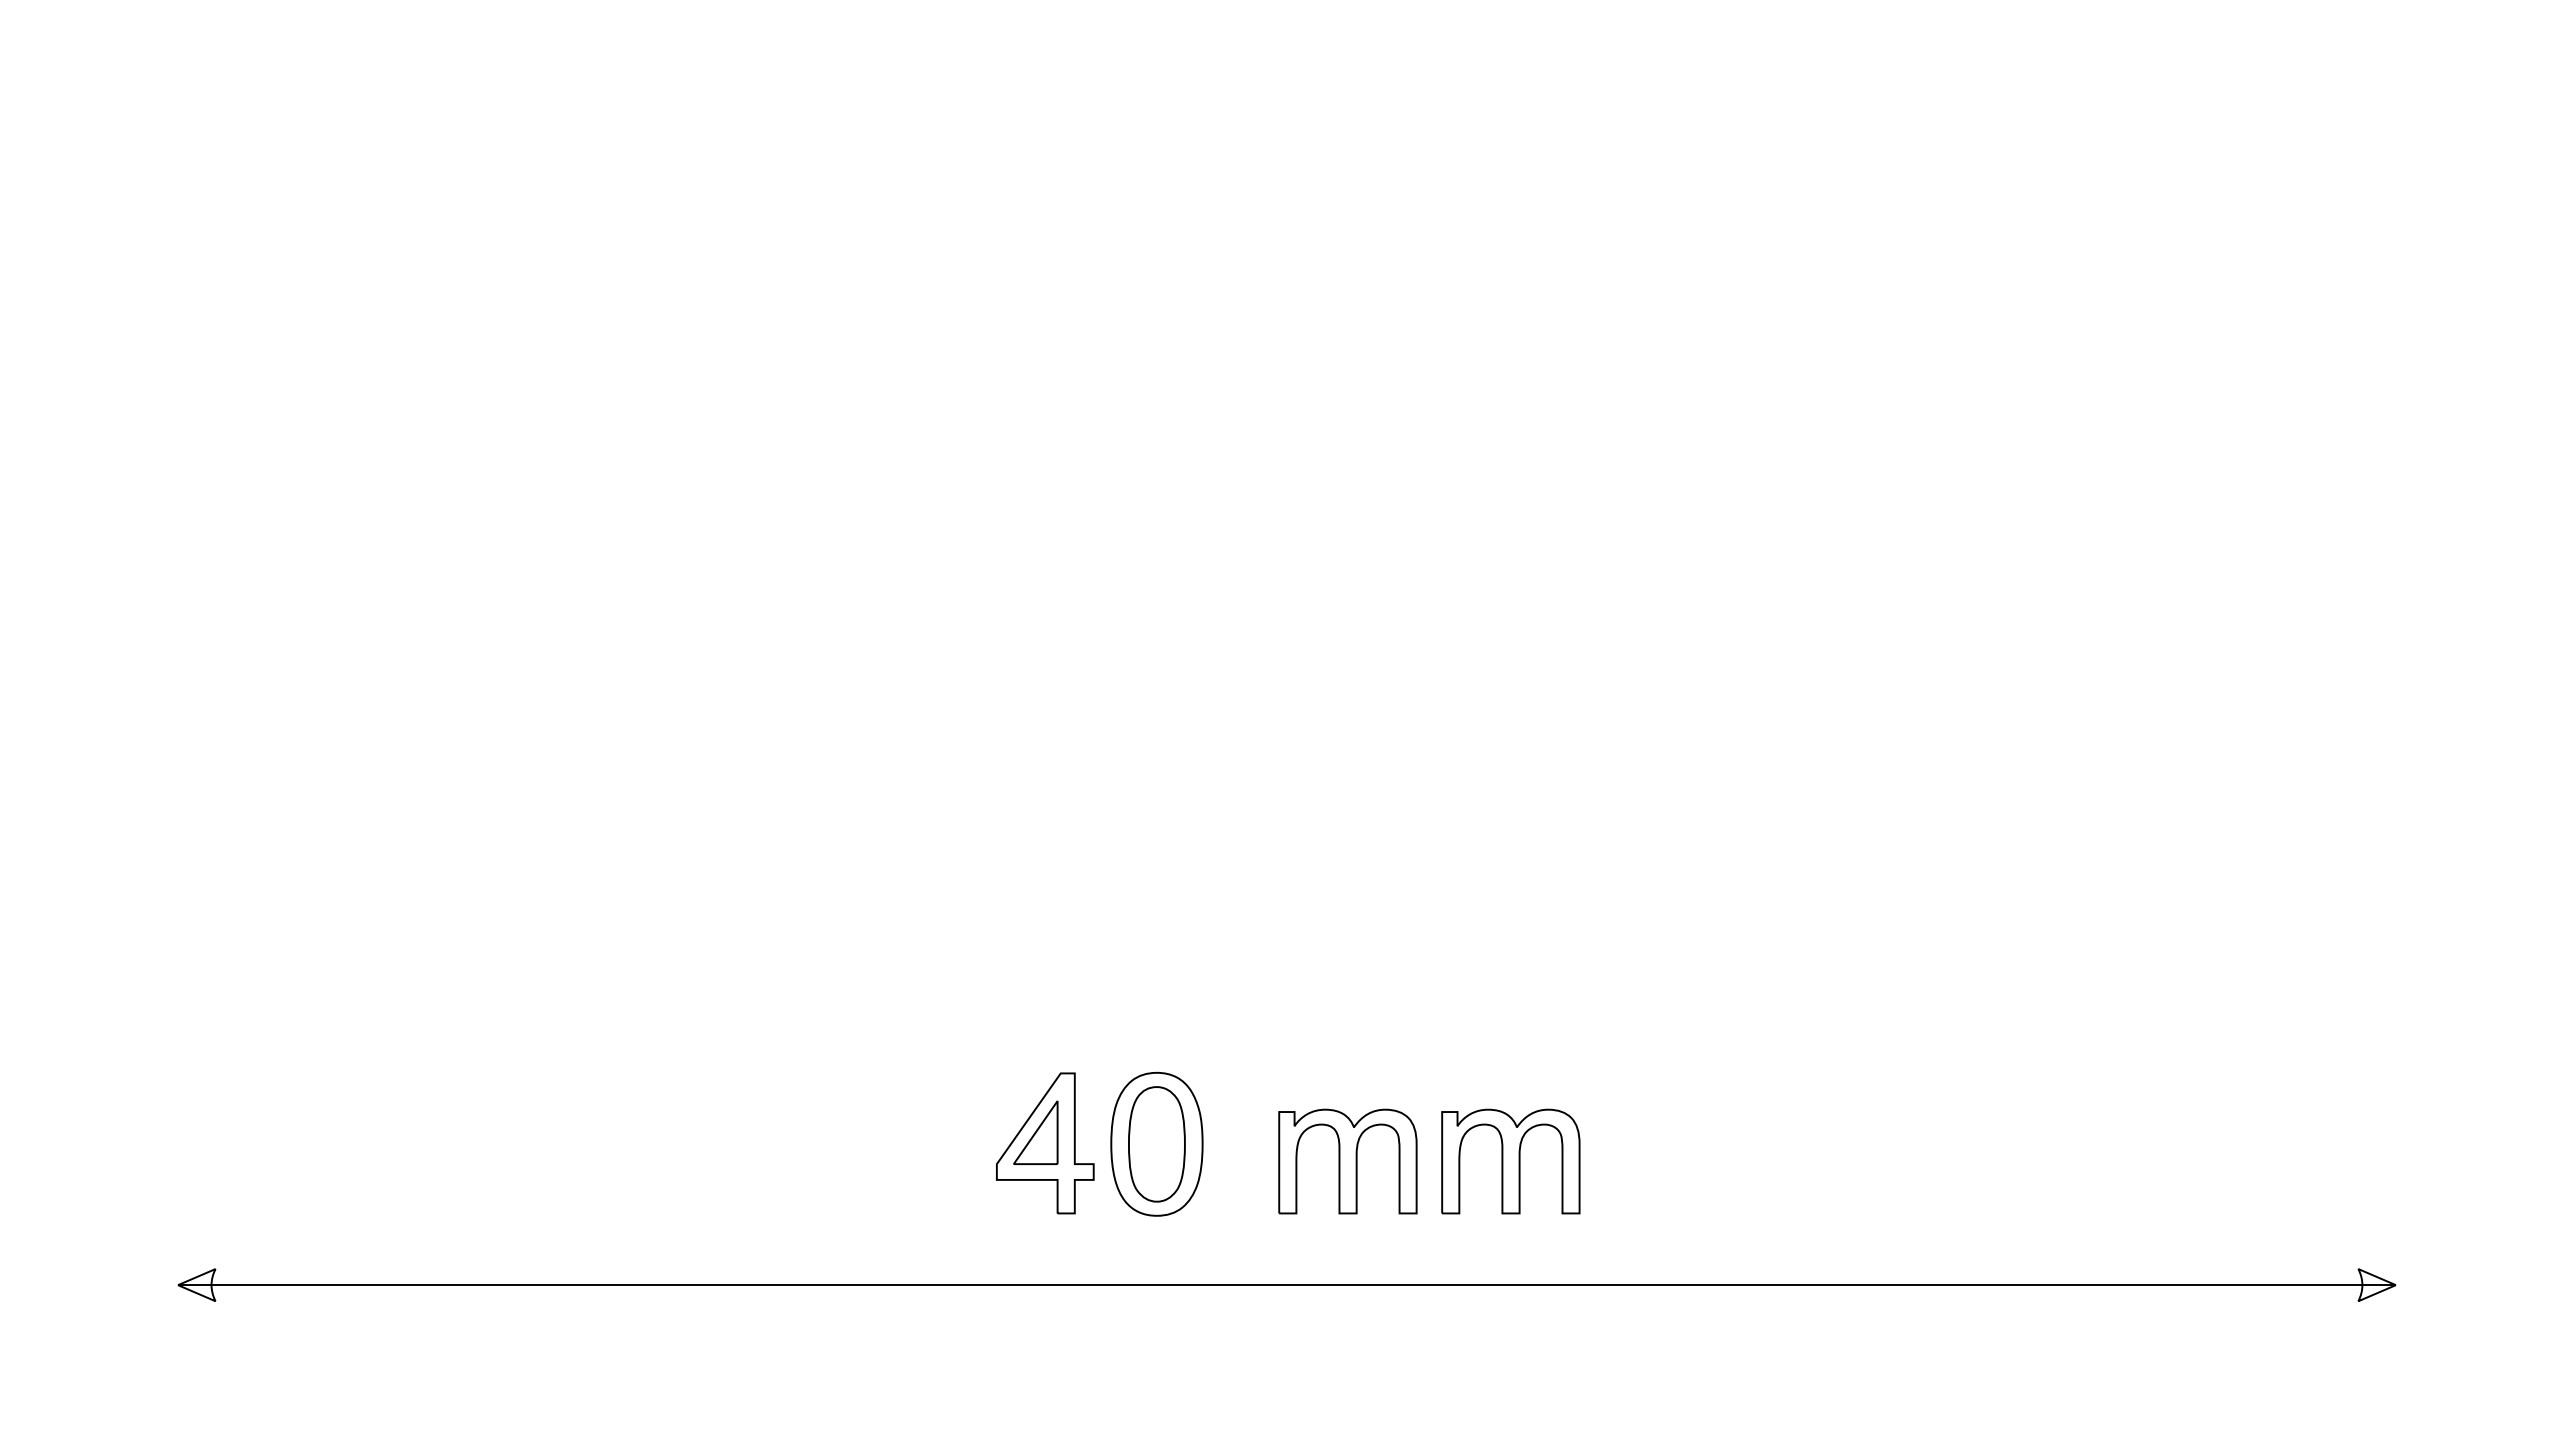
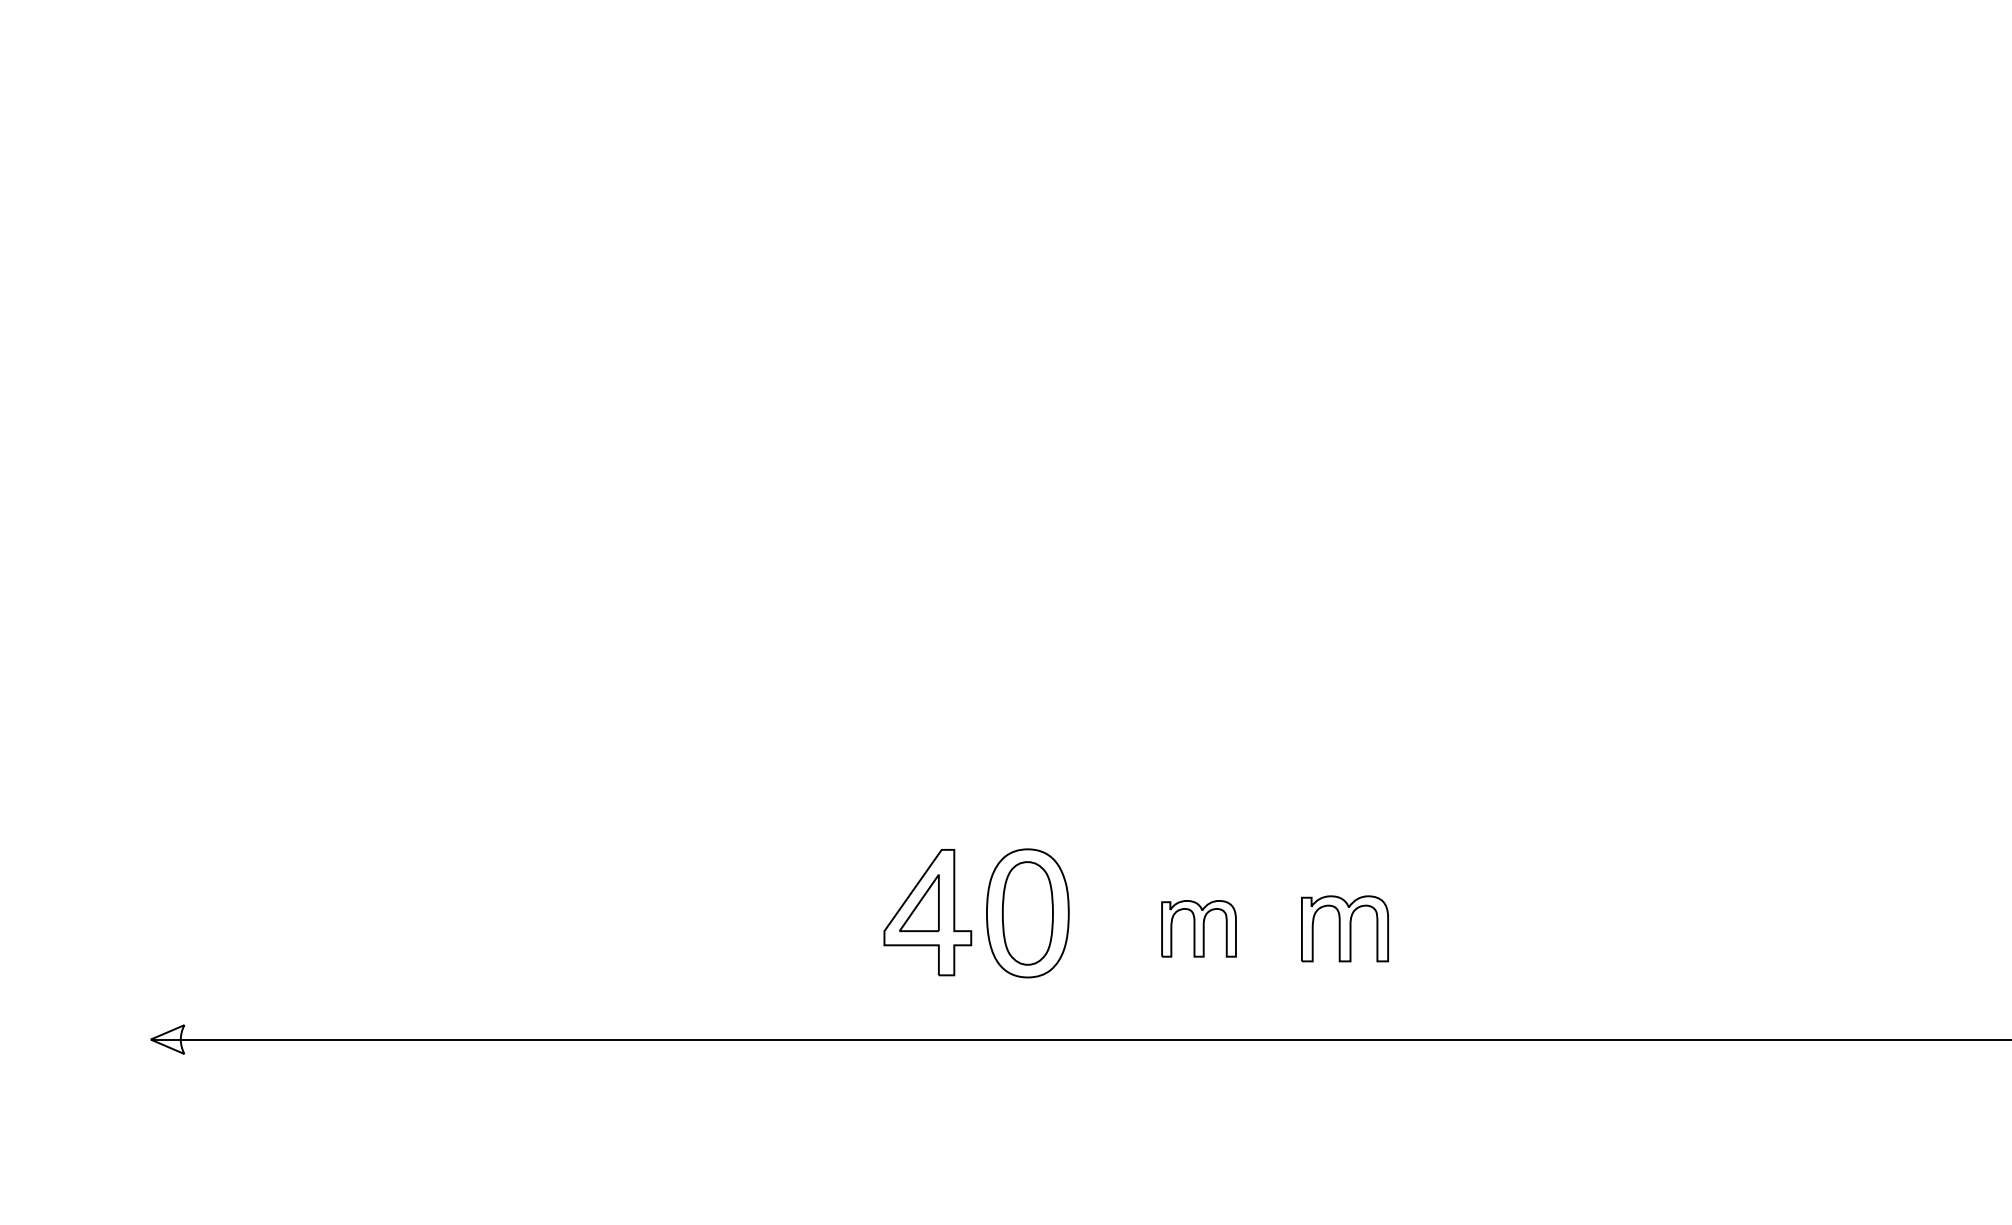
part: (1347, 1161) -> (1198, 928), size x0.6
part: (1510, 1161) -> (1344, 928), size x0.7

